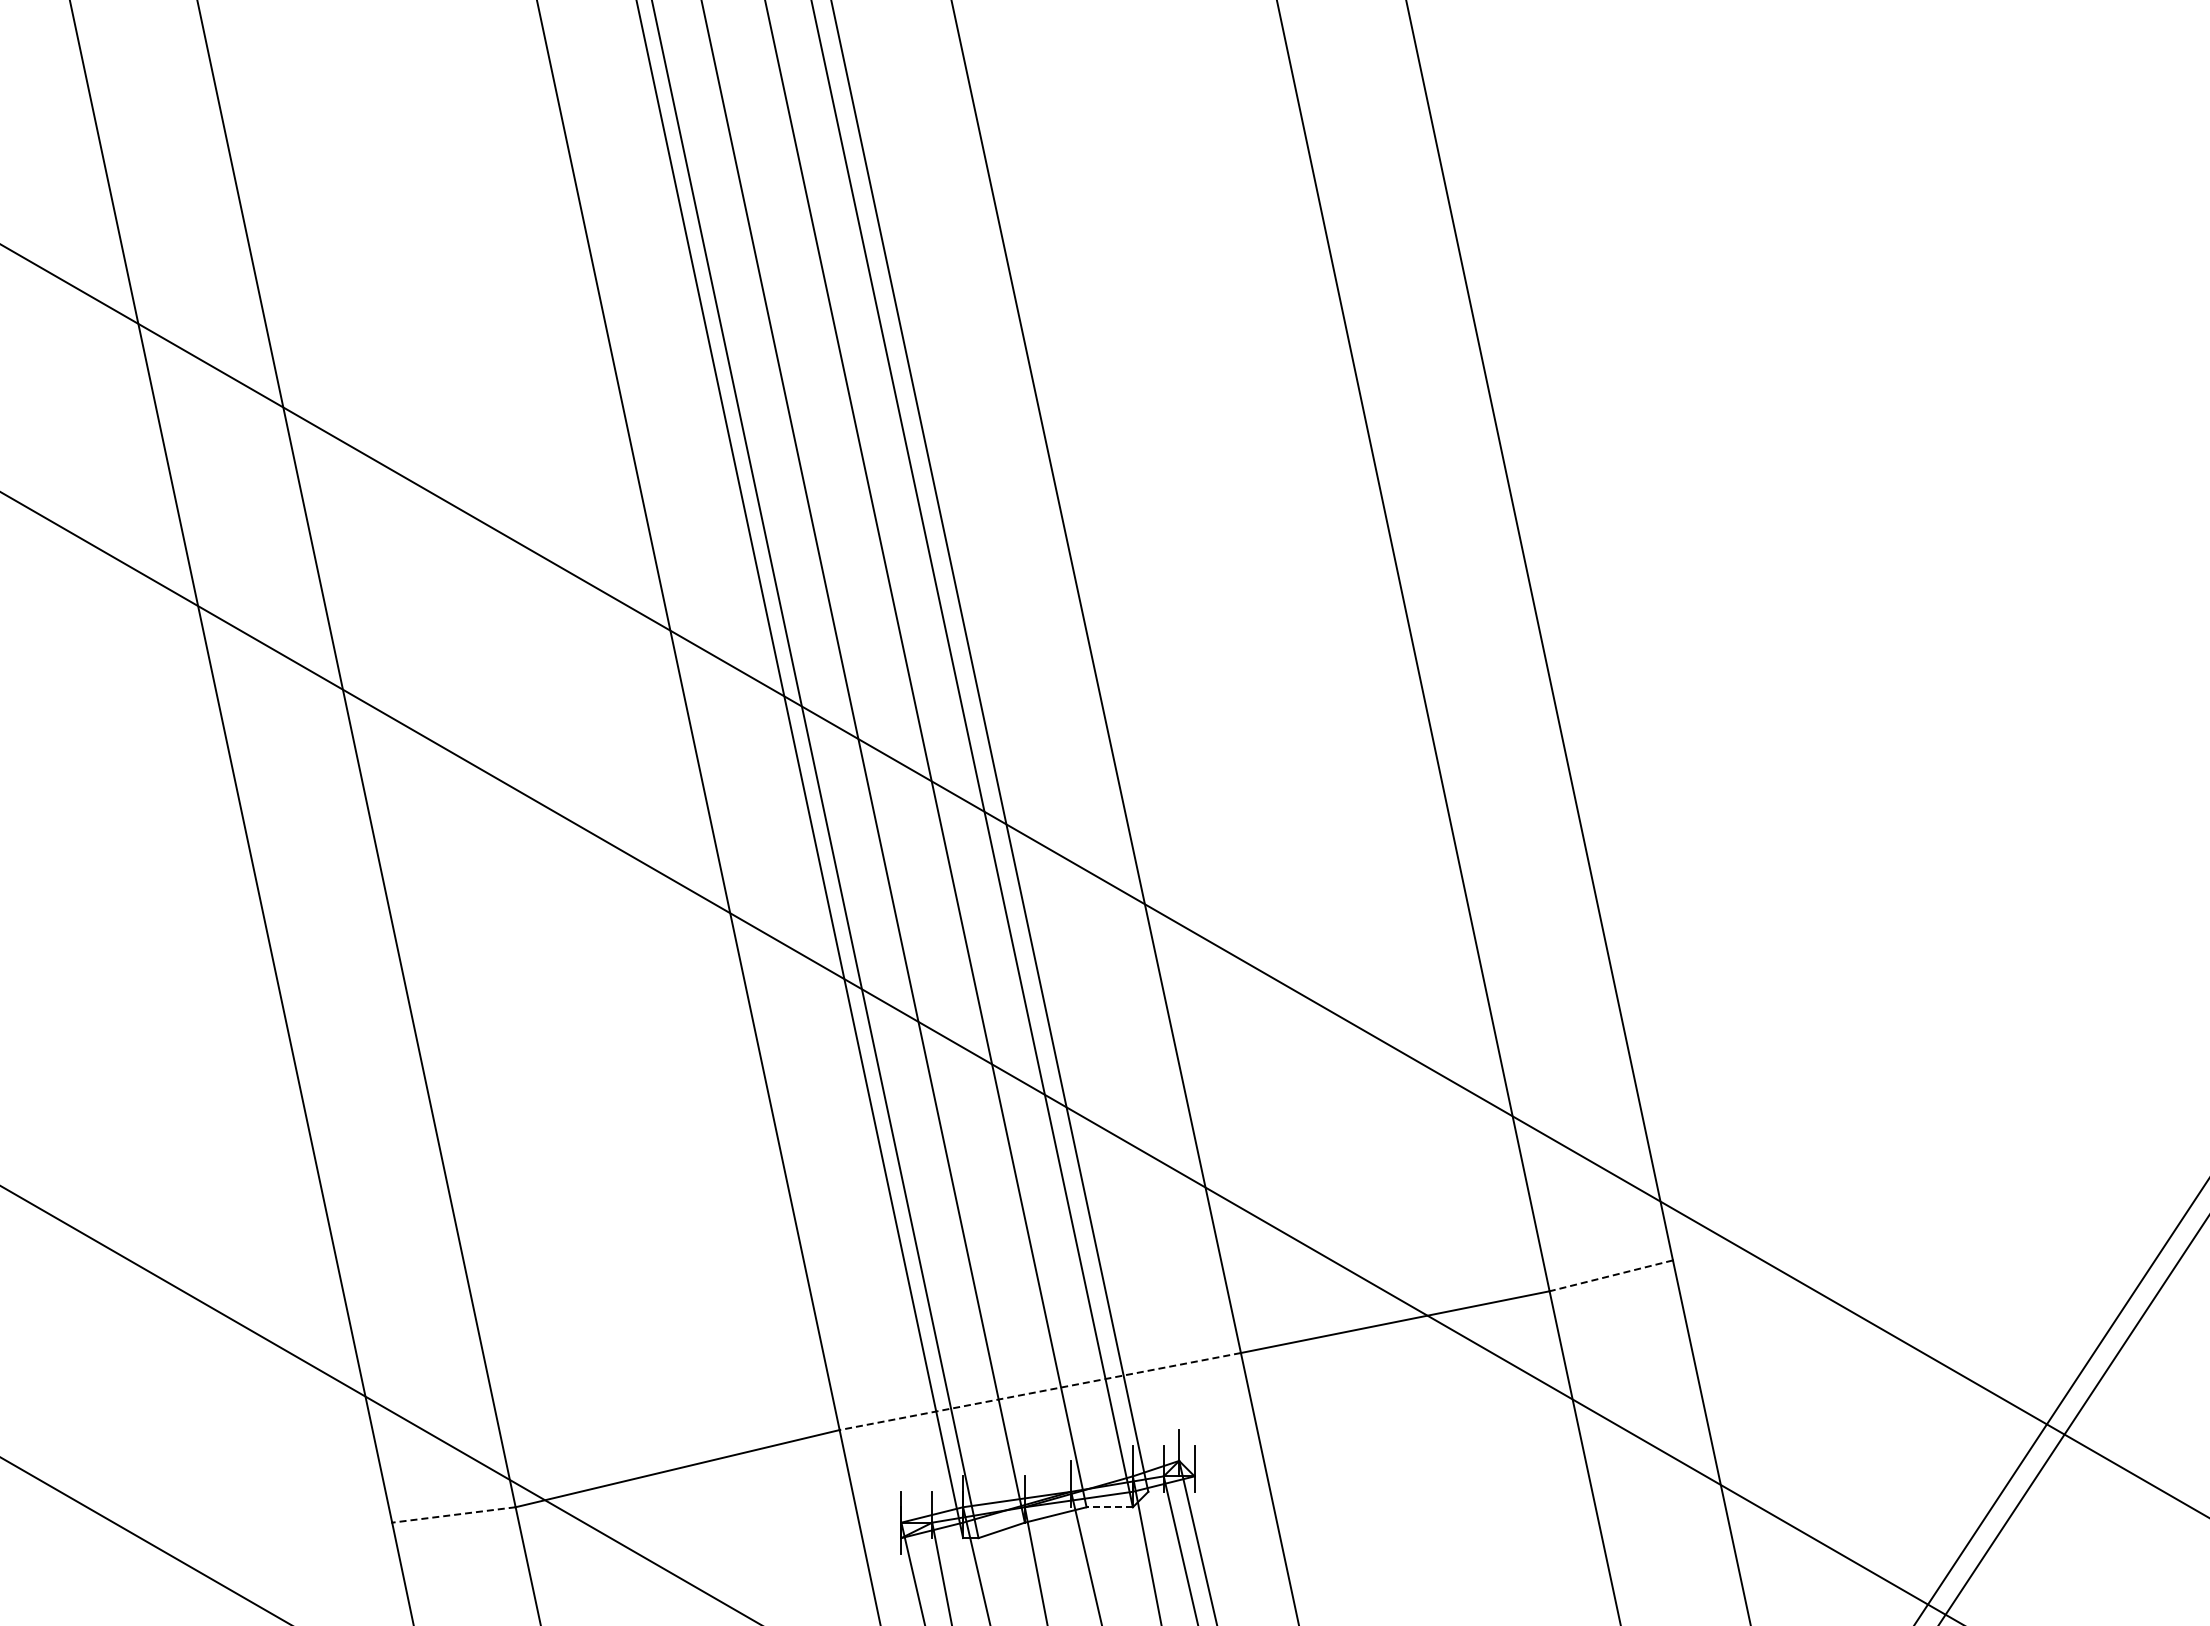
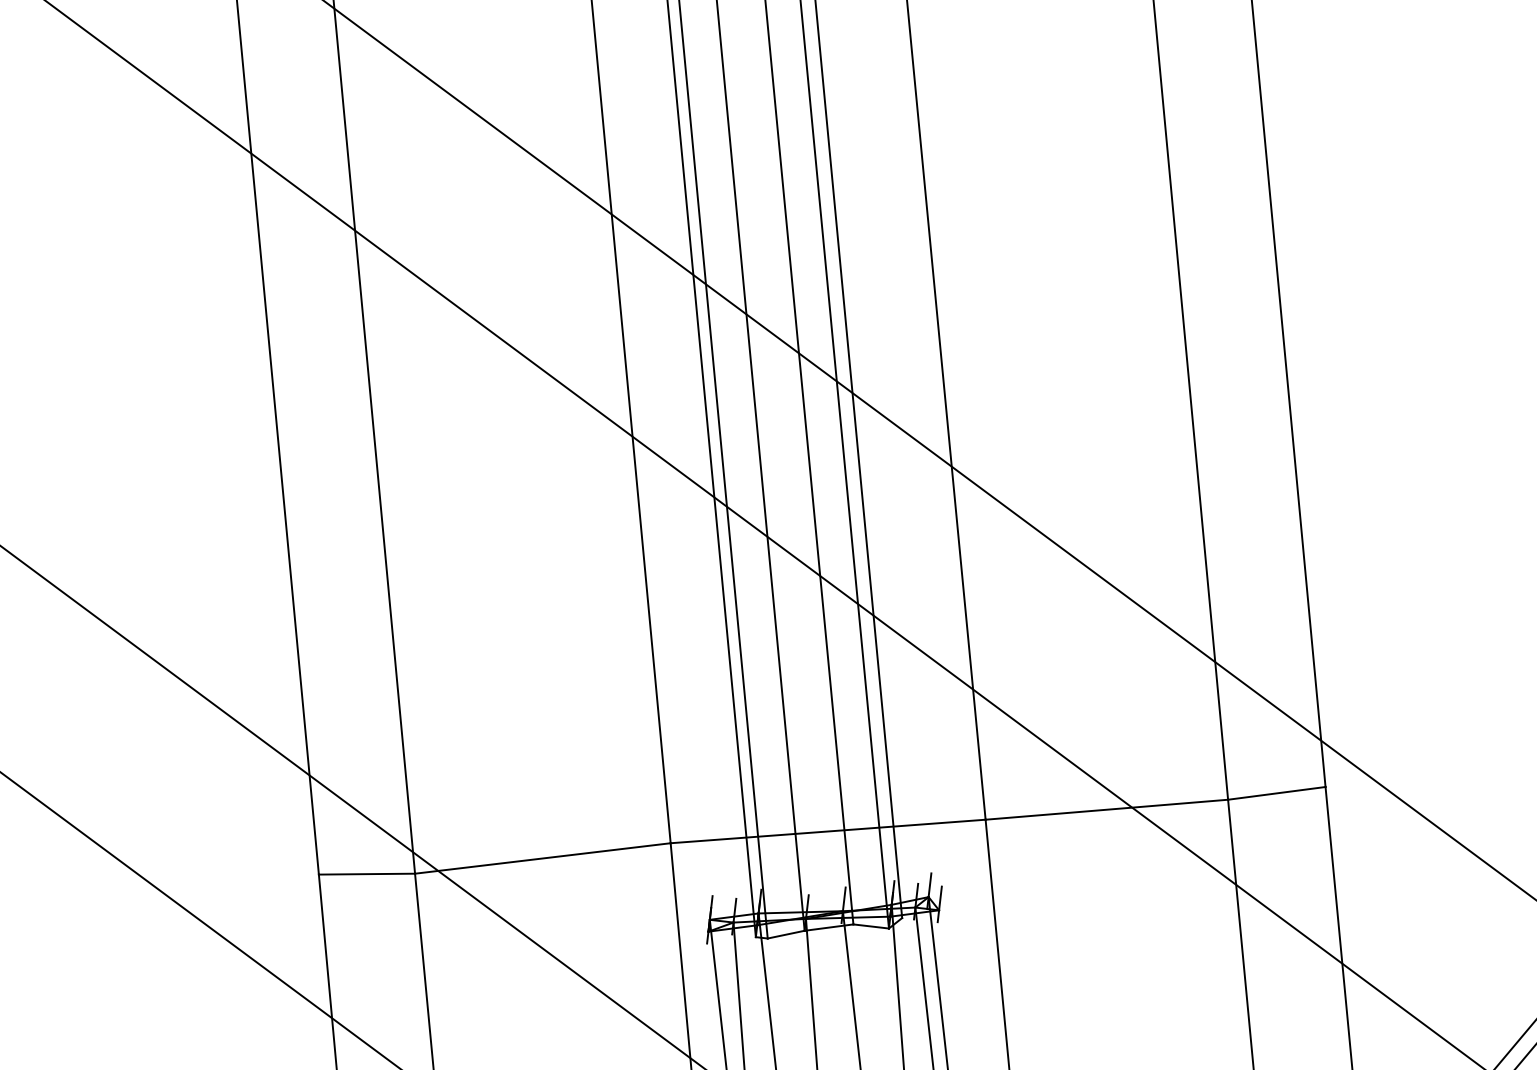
line: (1611, 1275) -> (1277, 793), dashed -> solid
line: (1039, 1391) -> (827, 831), dashed -> solid
line: (1109, 1507) -> (870, 926), dashed -> solid
line: (453, 1515) -> (366, 874), dashed -> solid

